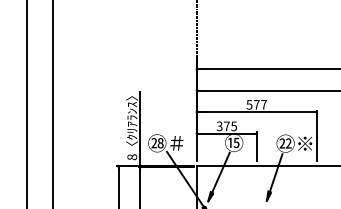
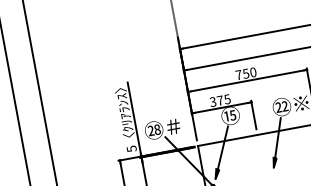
text: (256, 104) -> (245, 73), 577 -> 750
text: (131, 157) -> (131, 149), 8 -> 5

